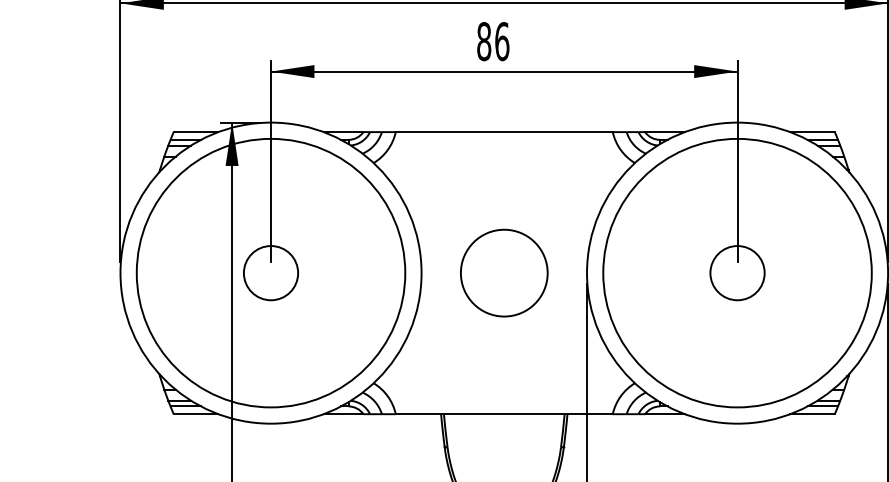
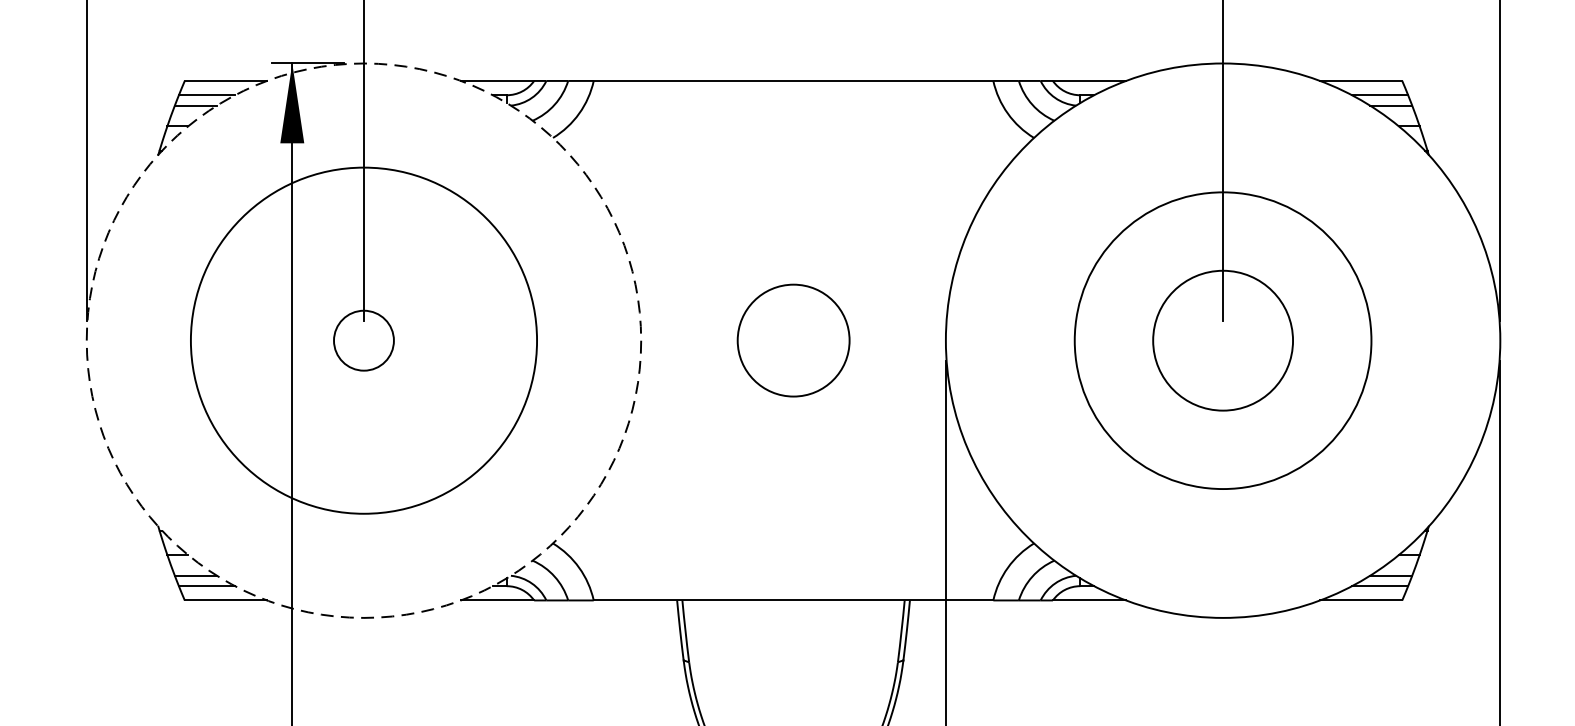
circle: (270, 272) -> (362, 339), size x0.7
circle: (270, 272) -> (362, 339), solid -> dashed
circle: (504, 272) -> (793, 339), size x0.7
circle: (737, 272) -> (1223, 339), size x0.6
circle: (270, 273) -> (362, 341), size x0.6
circle: (737, 273) -> (1223, 341), size x1.4

